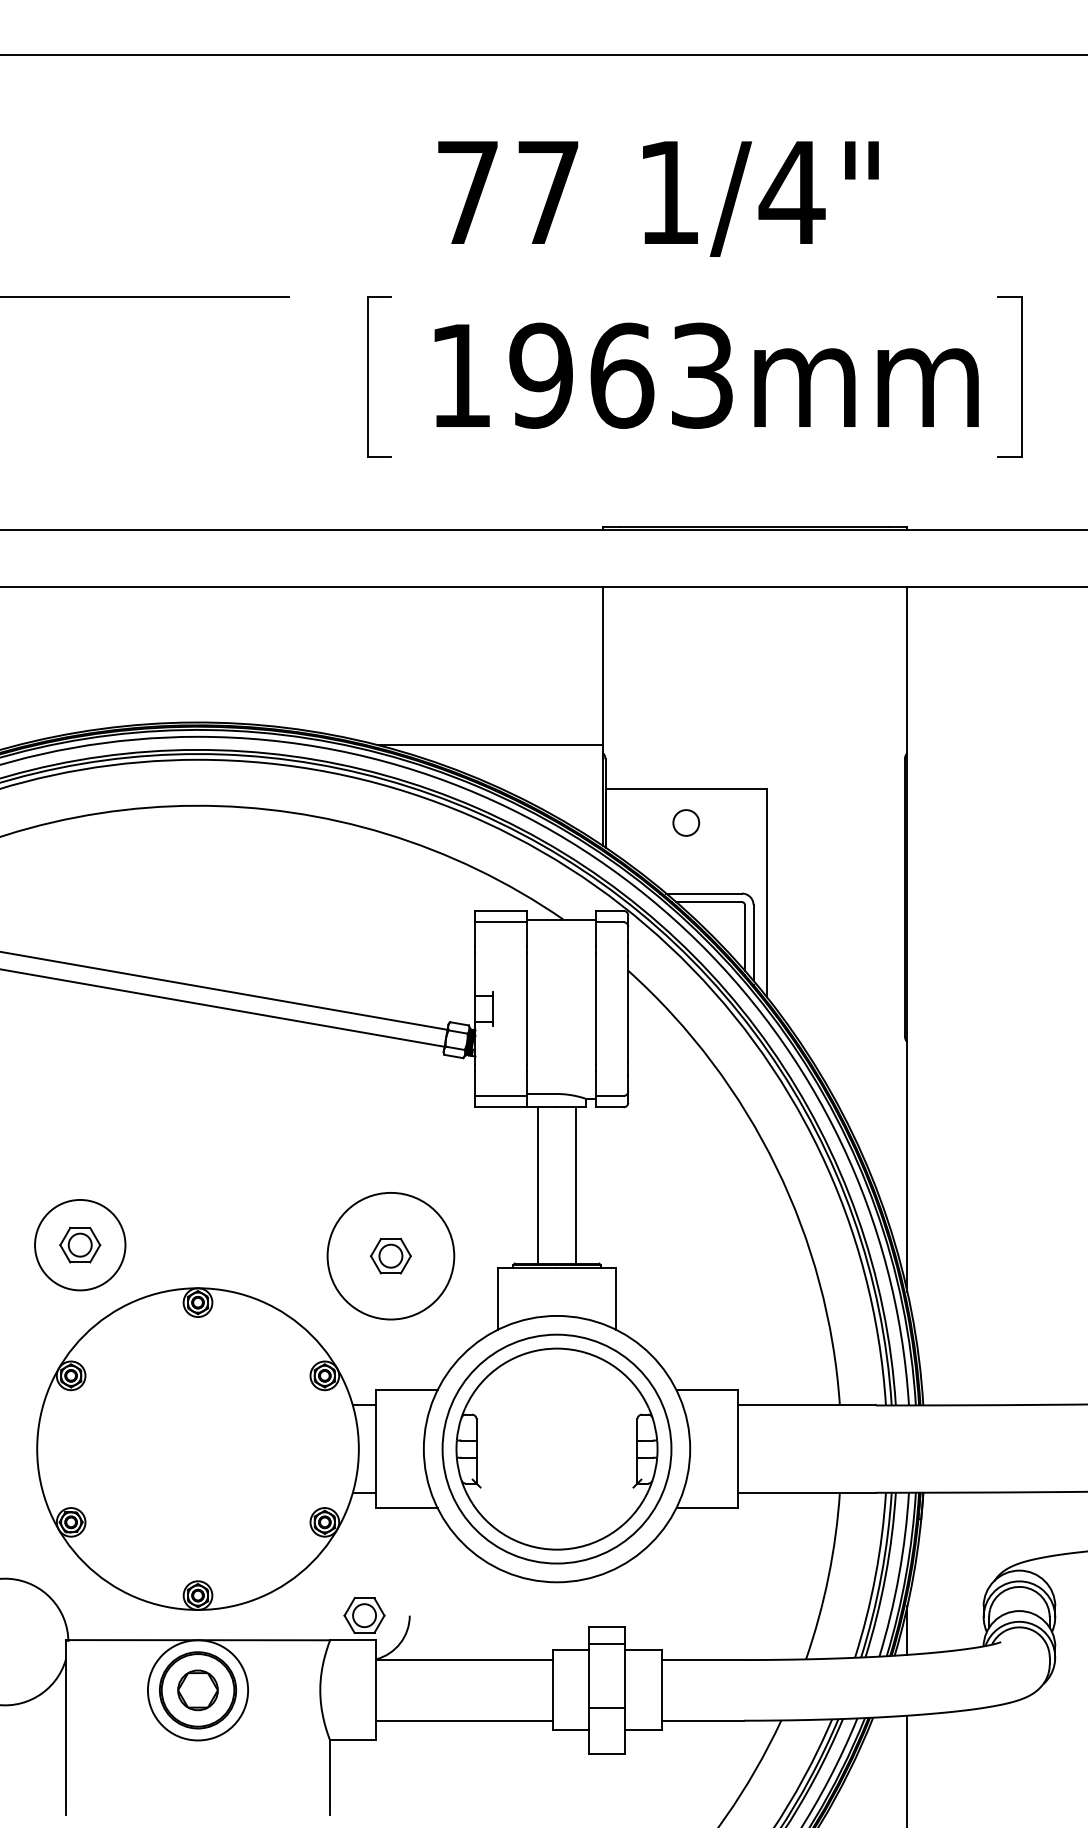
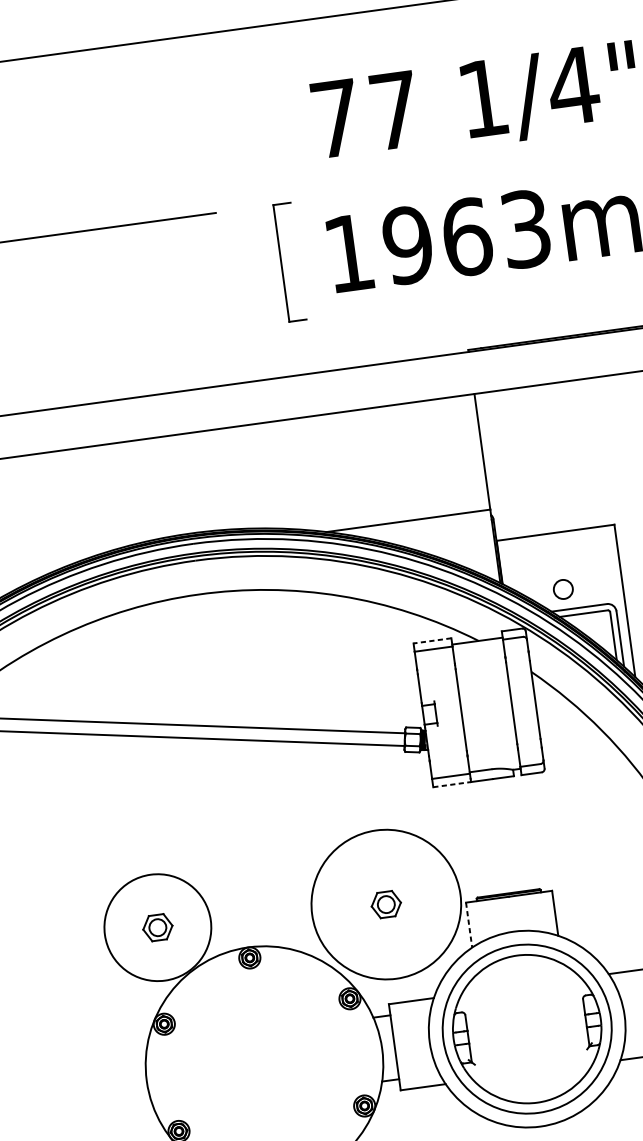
circle: (686, 822) -> (563, 589), moved
line: (501, 910) -> (432, 640), solid -> dashed
line: (501, 1107) -> (452, 784), solid -> dashed
line: (537, 1185) -> (486, 838), removed
line: (576, 1185) -> (515, 834), removed
circle: (80, 1244) -> (158, 927), size x1.6
circle: (390, 1255) -> (385, 904), size x1.6
line: (498, 1298) -> (469, 924), solid -> dashed

